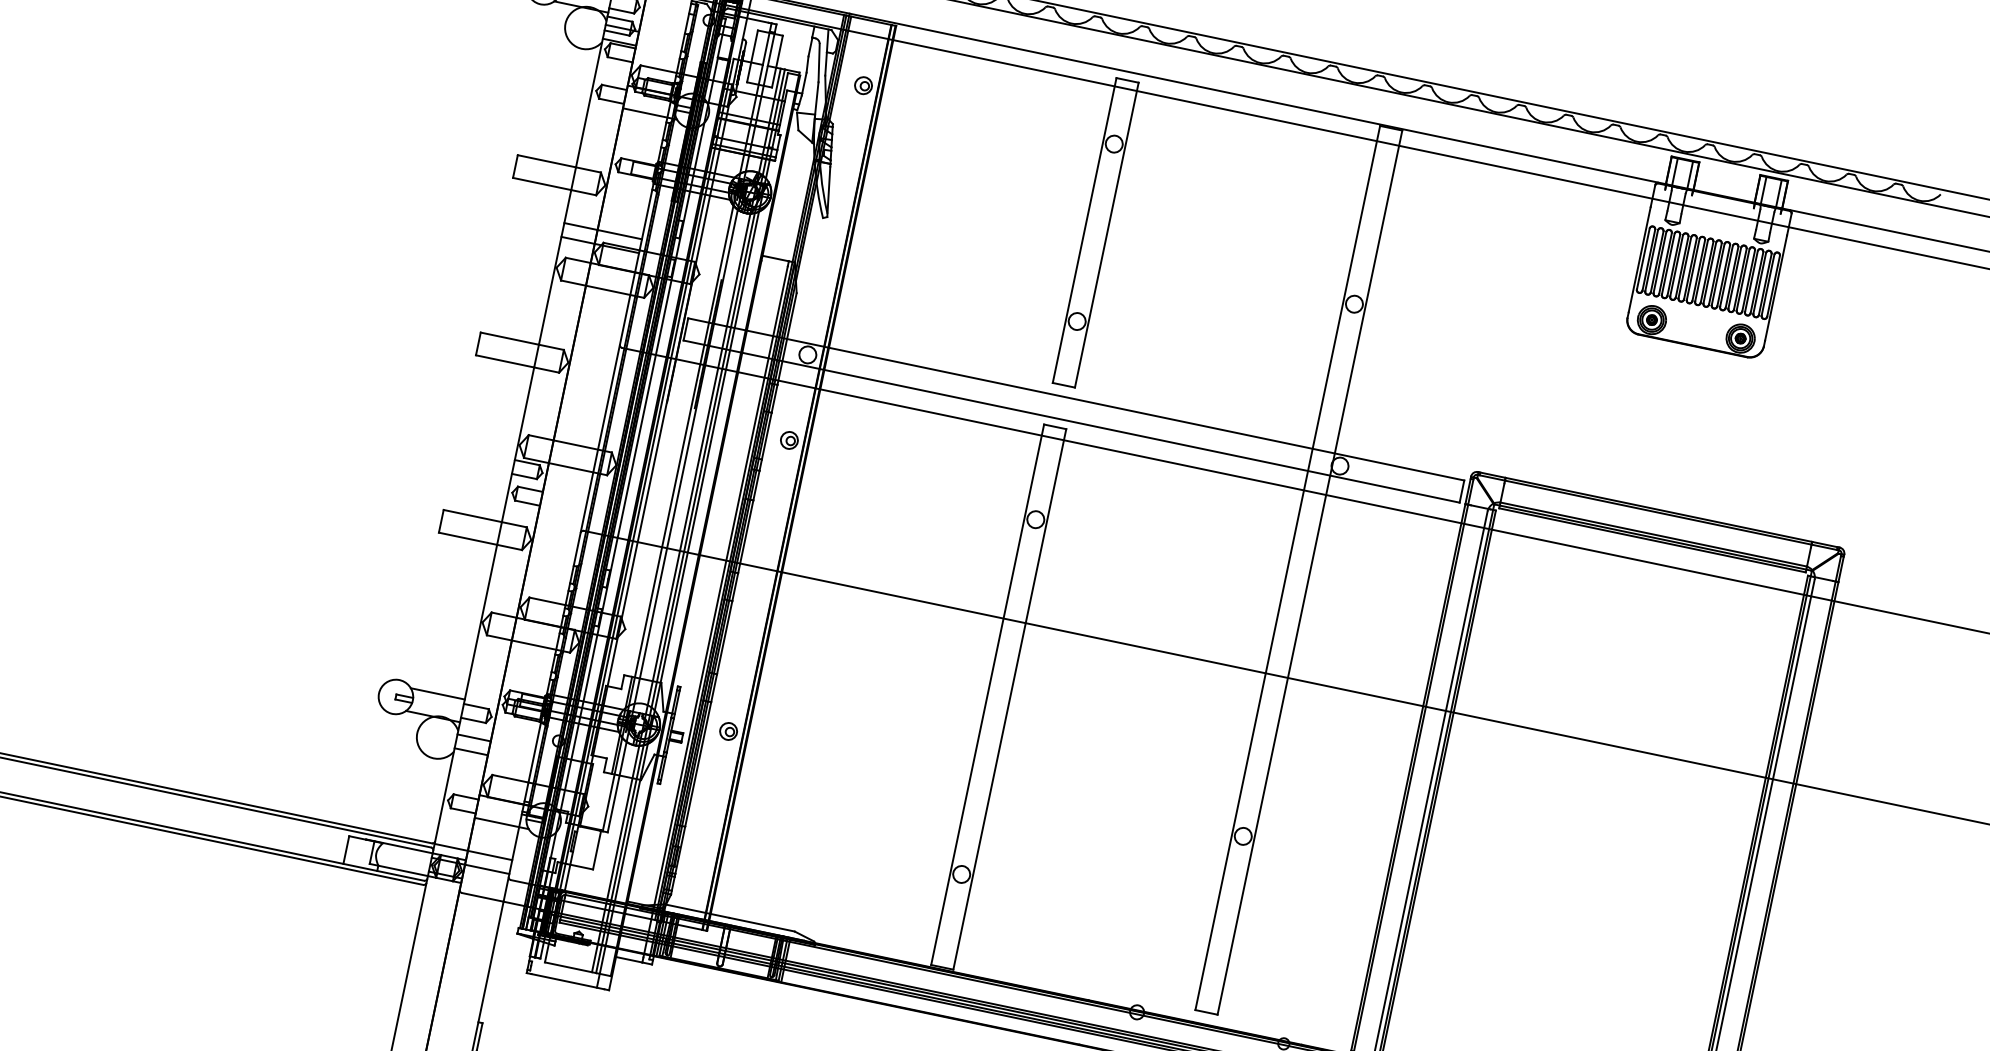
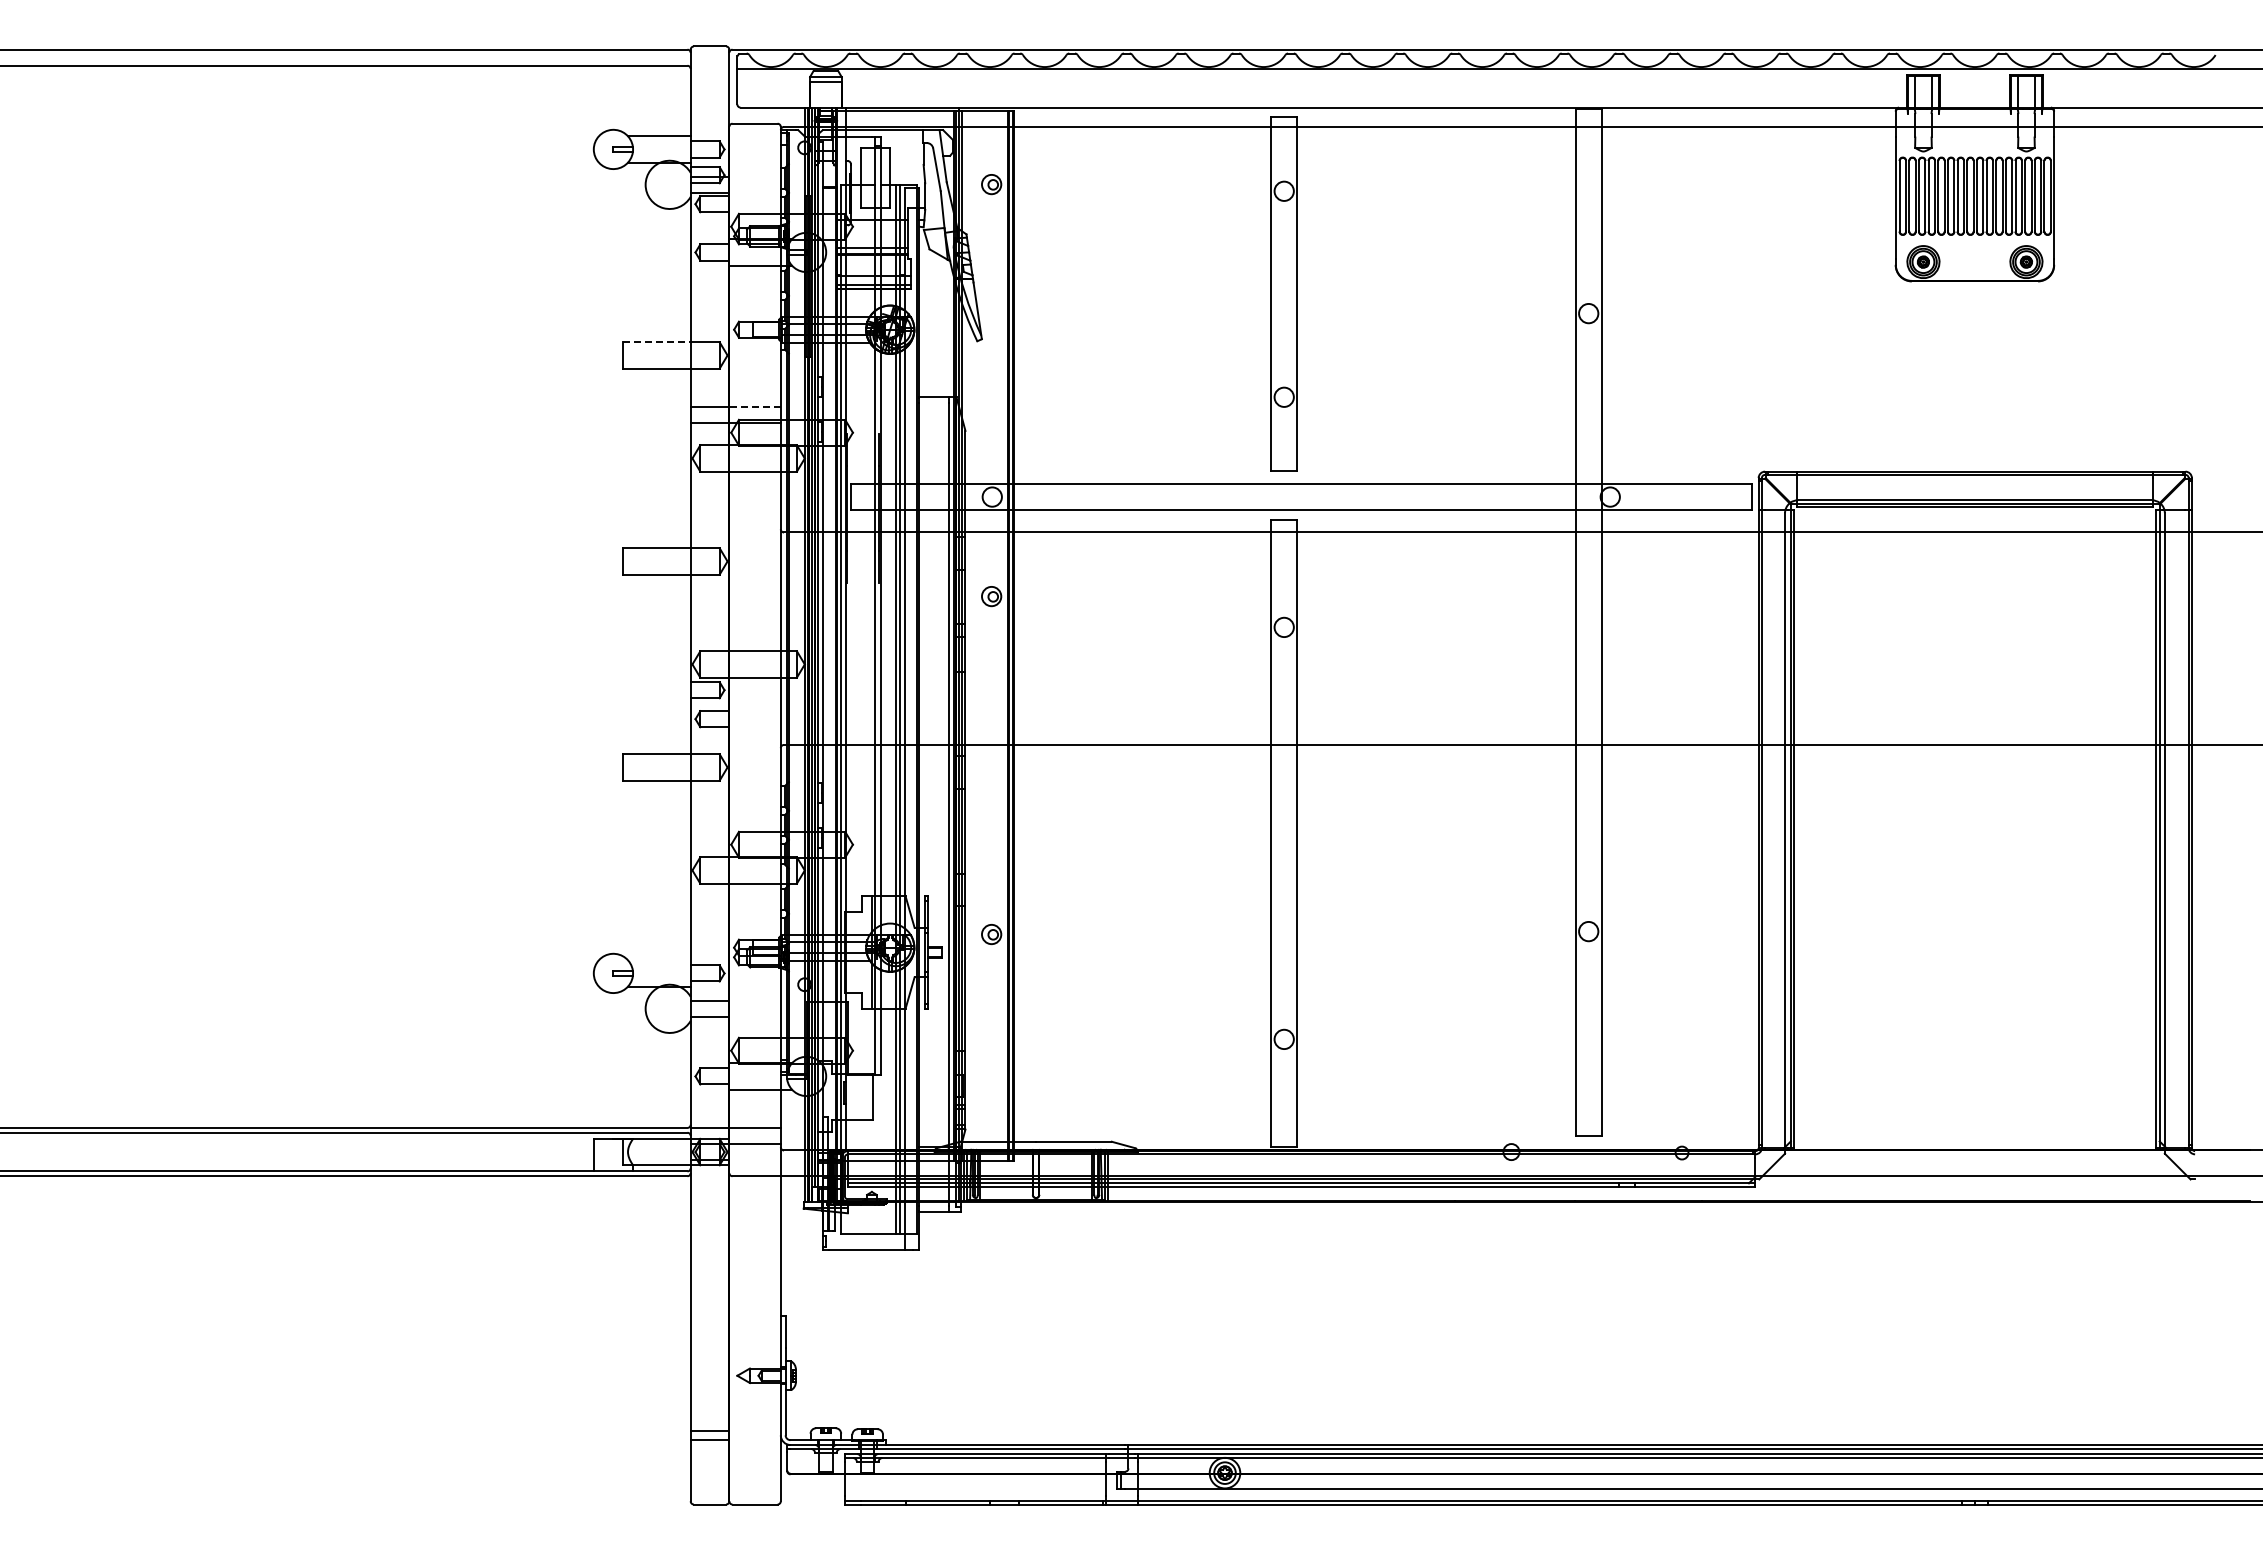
line: (546, 161) -> (656, 342), solid -> dashed
line: (620, 234) -> (755, 406), solid -> dashed
line: (437, 694) -> (659, 960), removed

